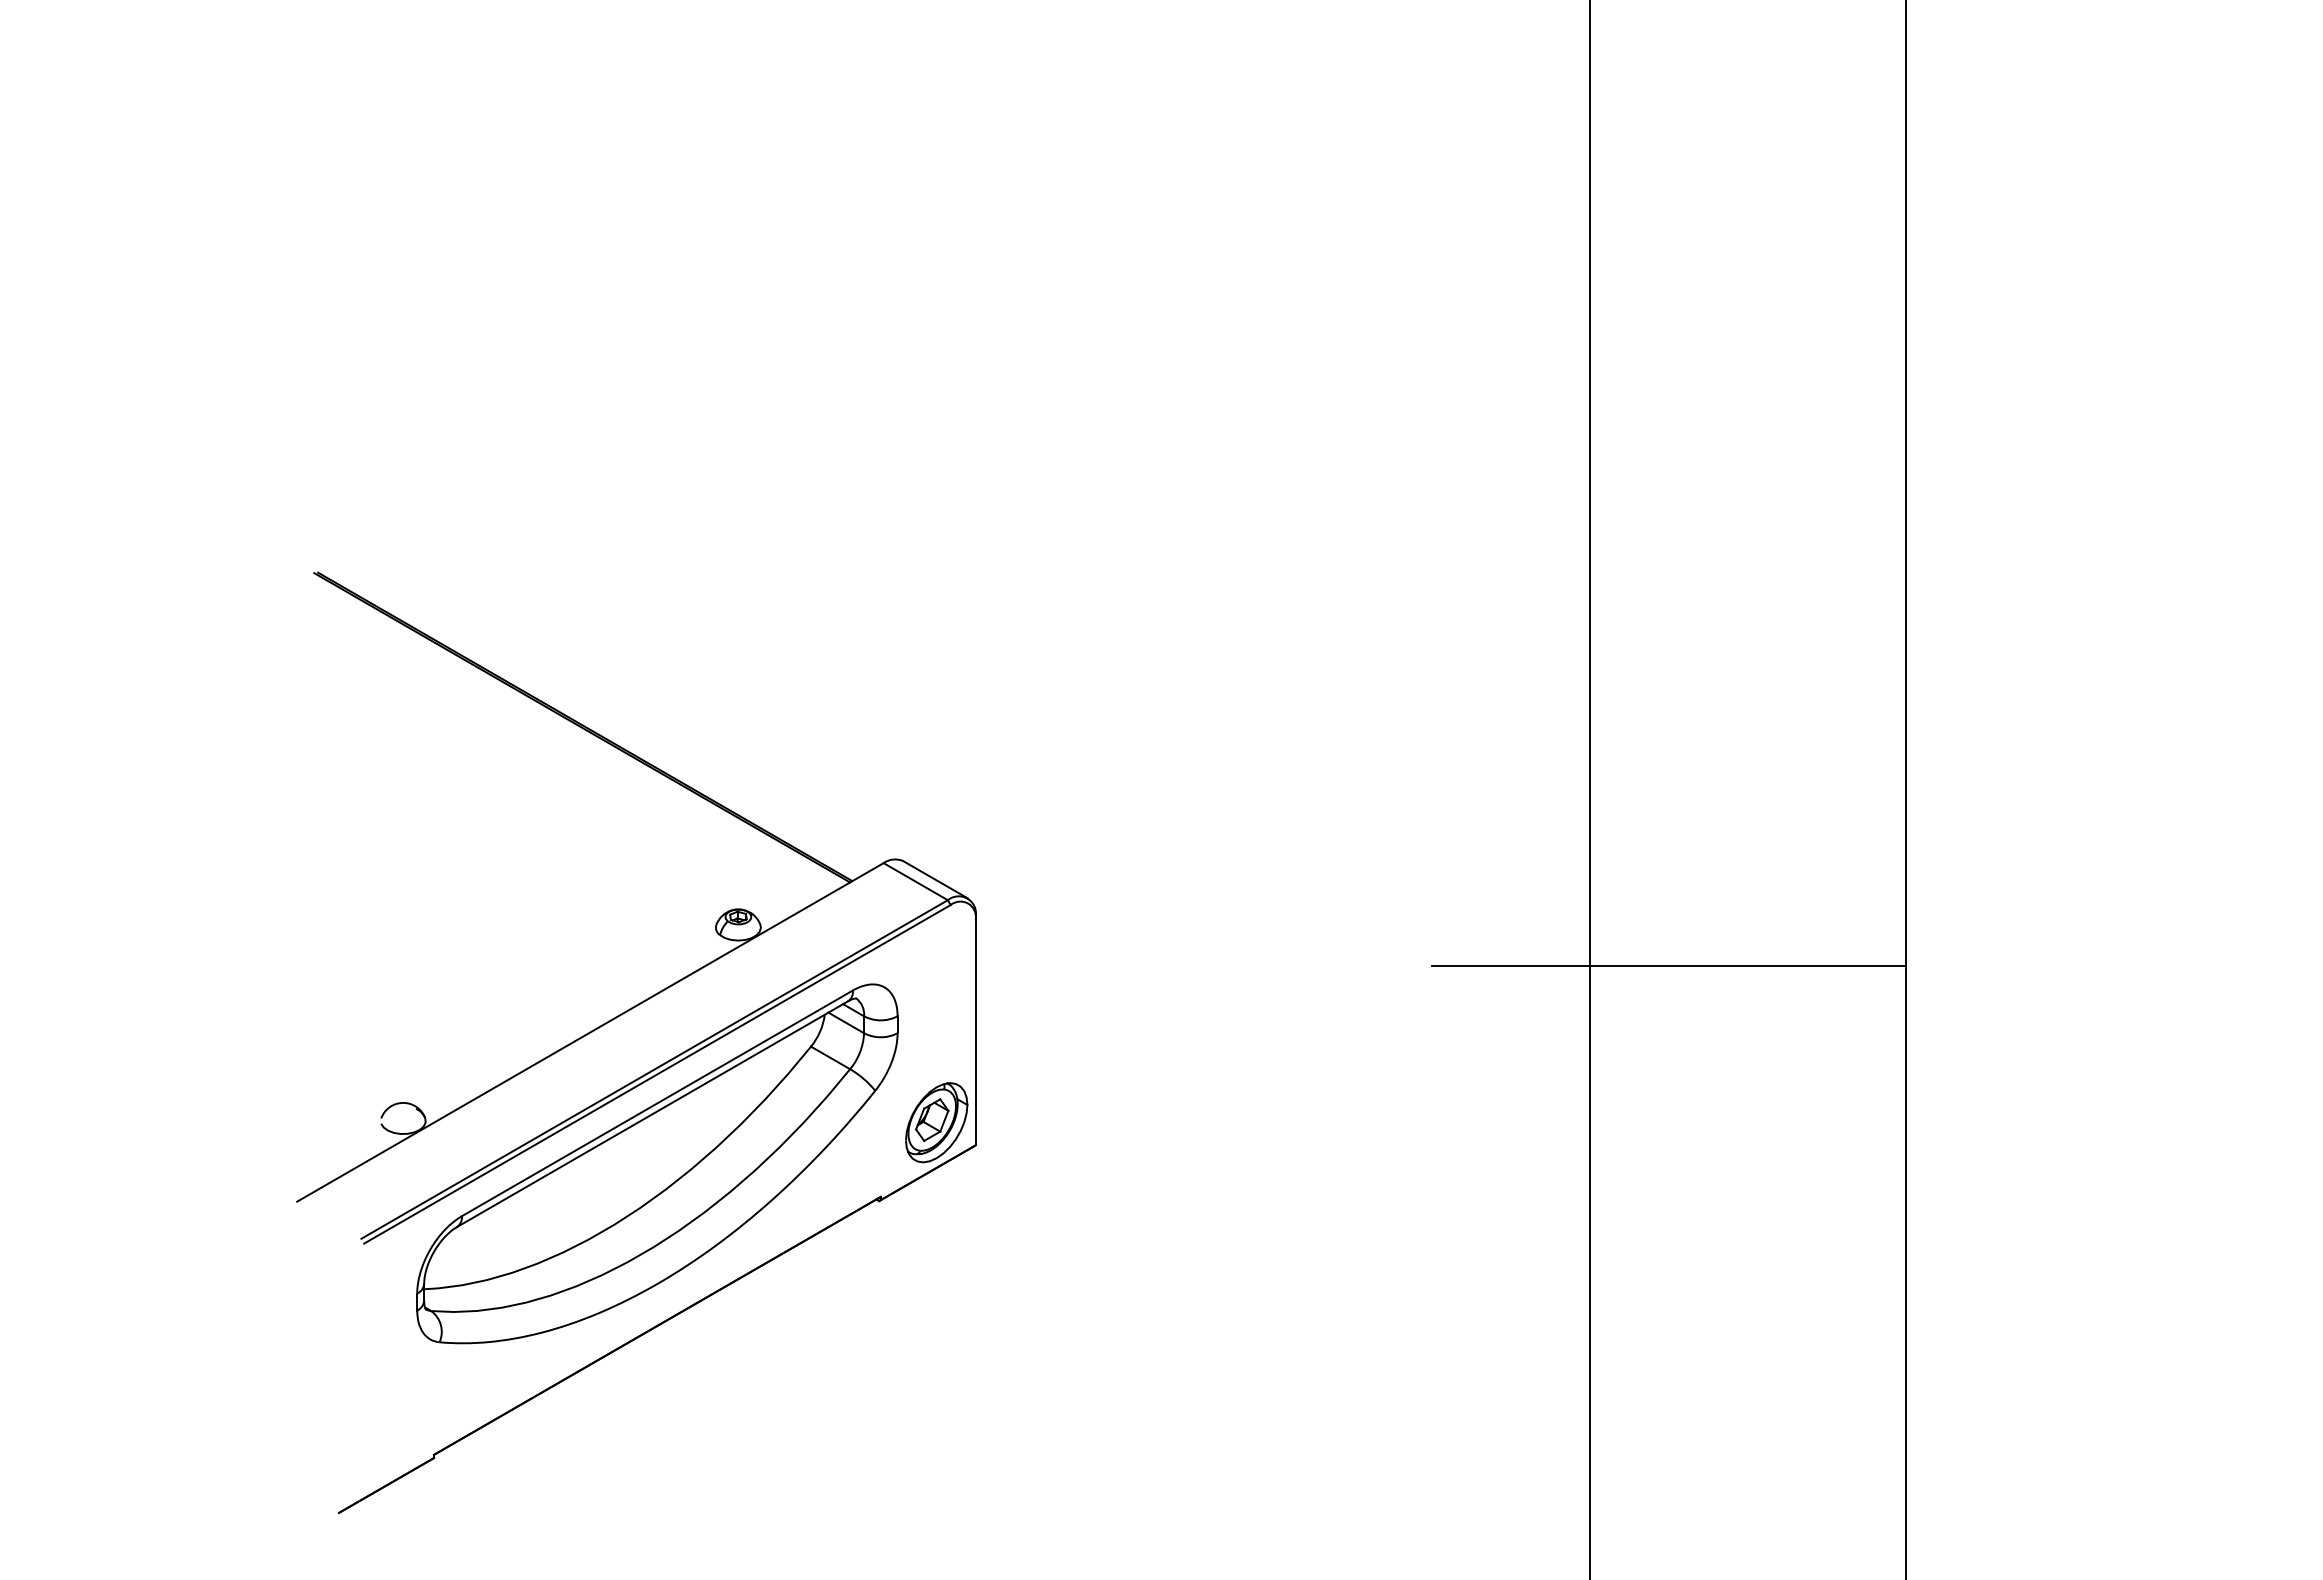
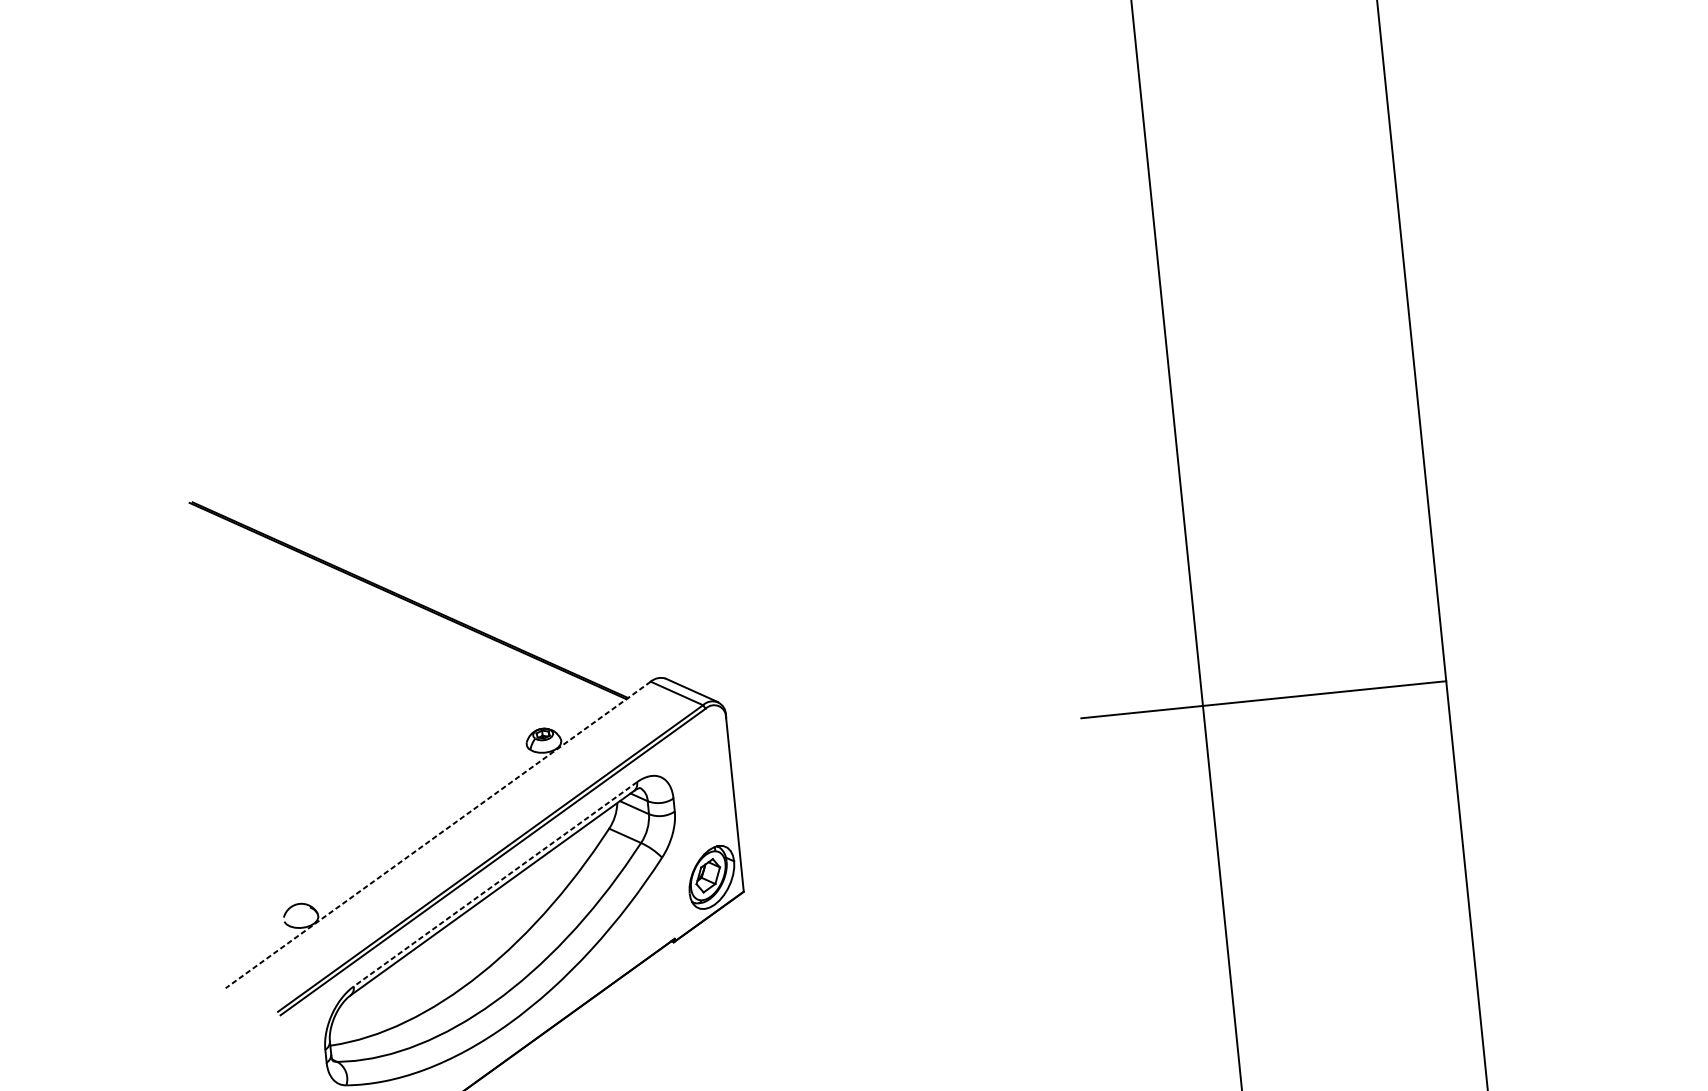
line: (590, 1032) -> (438, 835), solid -> dashed
line: (657, 1103) -> (495, 884), solid -> dashed

